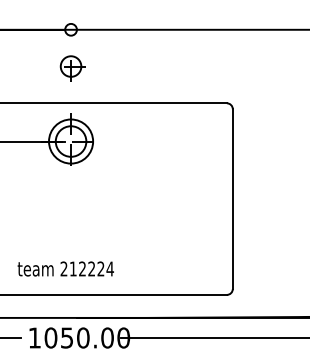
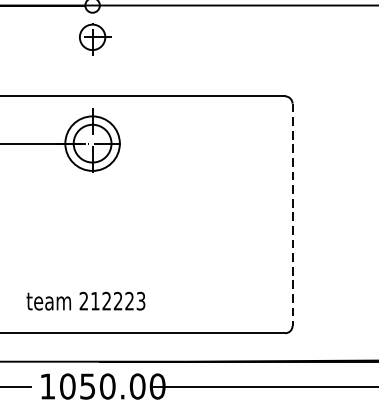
part: (72, 68) -> (94, 39), moved
line: (232, 199) -> (292, 215), solid -> dashed
text: (109, 268) -> (140, 300), 212224 -> 212223

